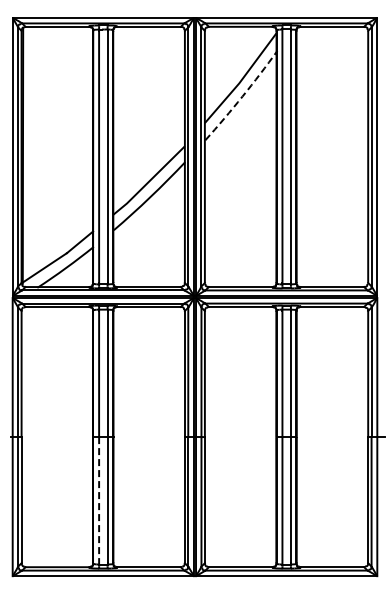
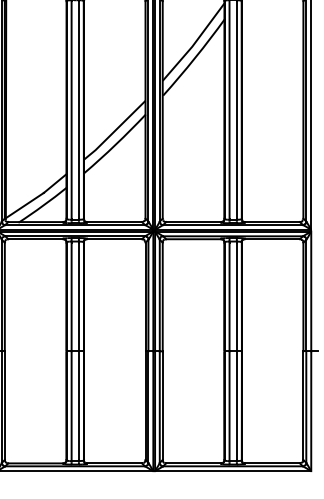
arc: (242, 96) -> (195, 57), dashed -> solid
line: (99, 500) -> (71, 405), dashed -> solid

